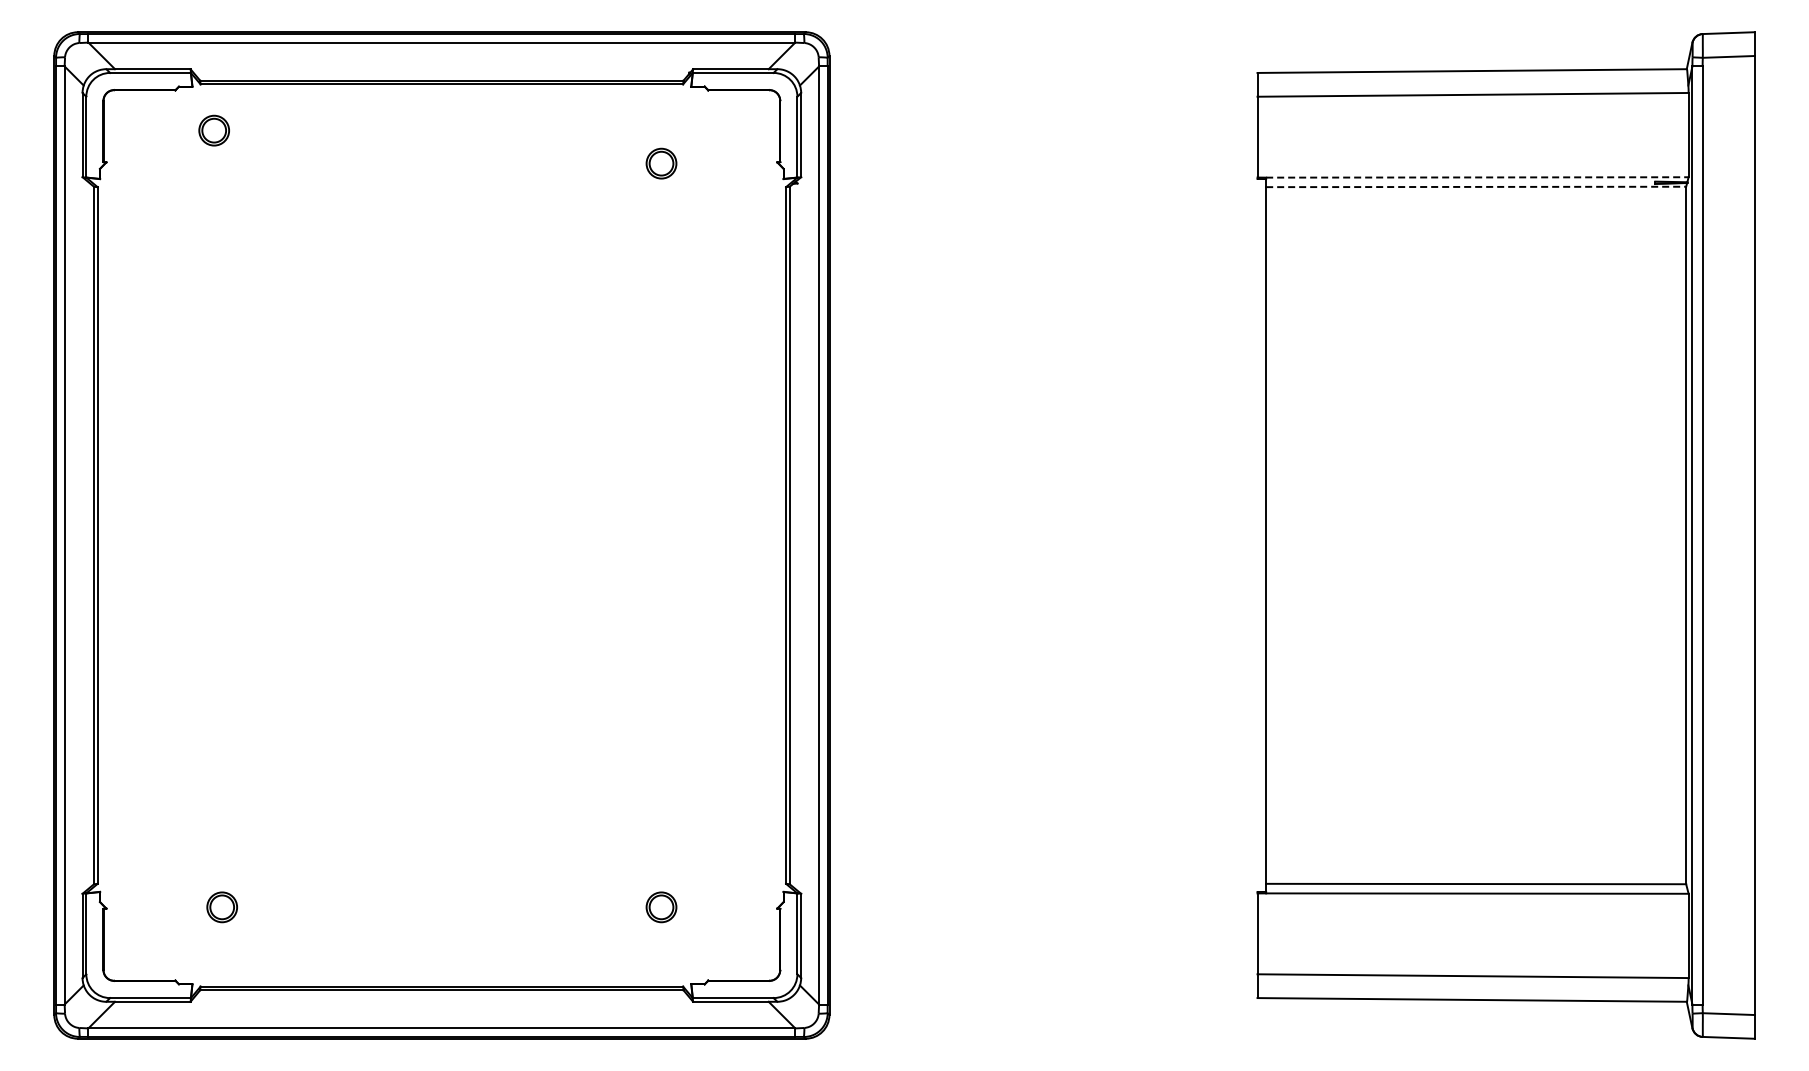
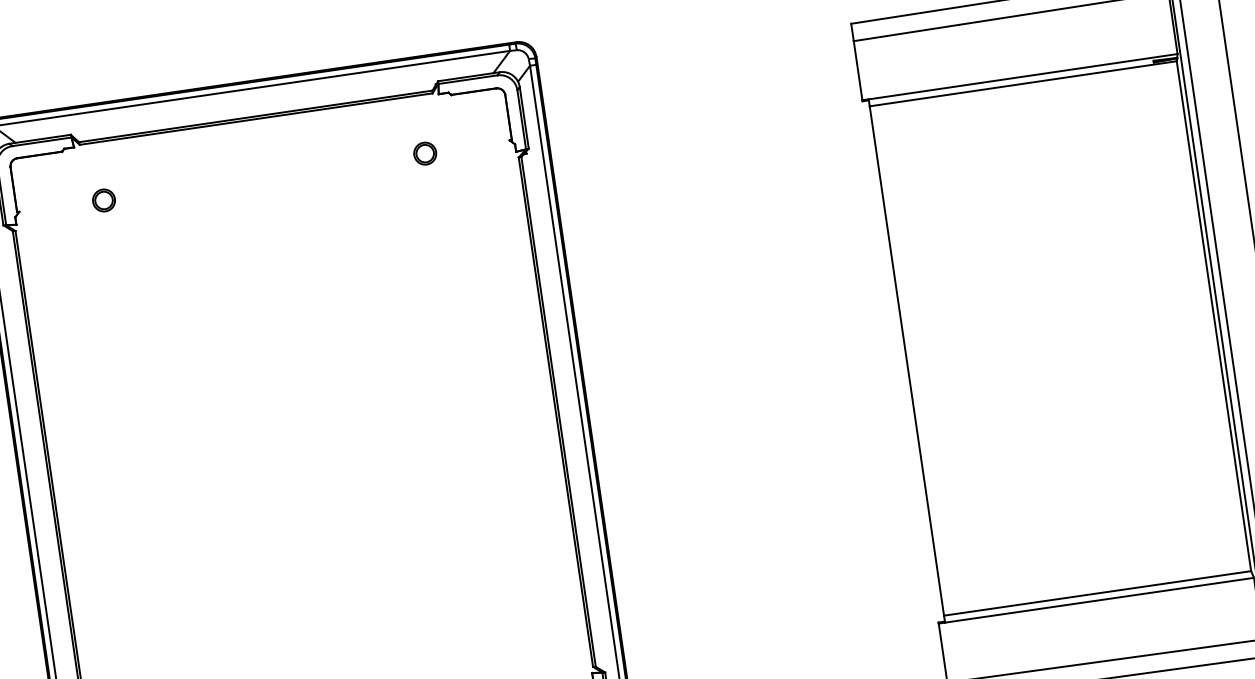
part: (213, 130) -> (103, 200), moved
line: (1477, 177) -> (1023, 76), dashed -> solid
line: (1476, 186) -> (1023, 83), dashed -> solid

